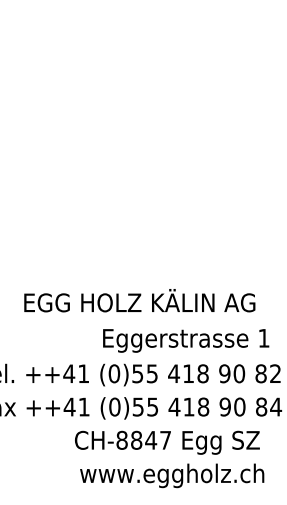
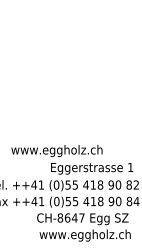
text: (138, 304) -> (68, 150), EGG HOLZ KÄLIN AG -> www.eggholz.ch
text: (136, 439) -> (67, 217), CH-8847 -> CH-8647

